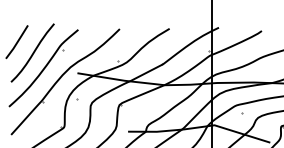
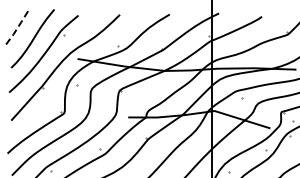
line: (17, 42) -> (17, 28), solid -> dashed

